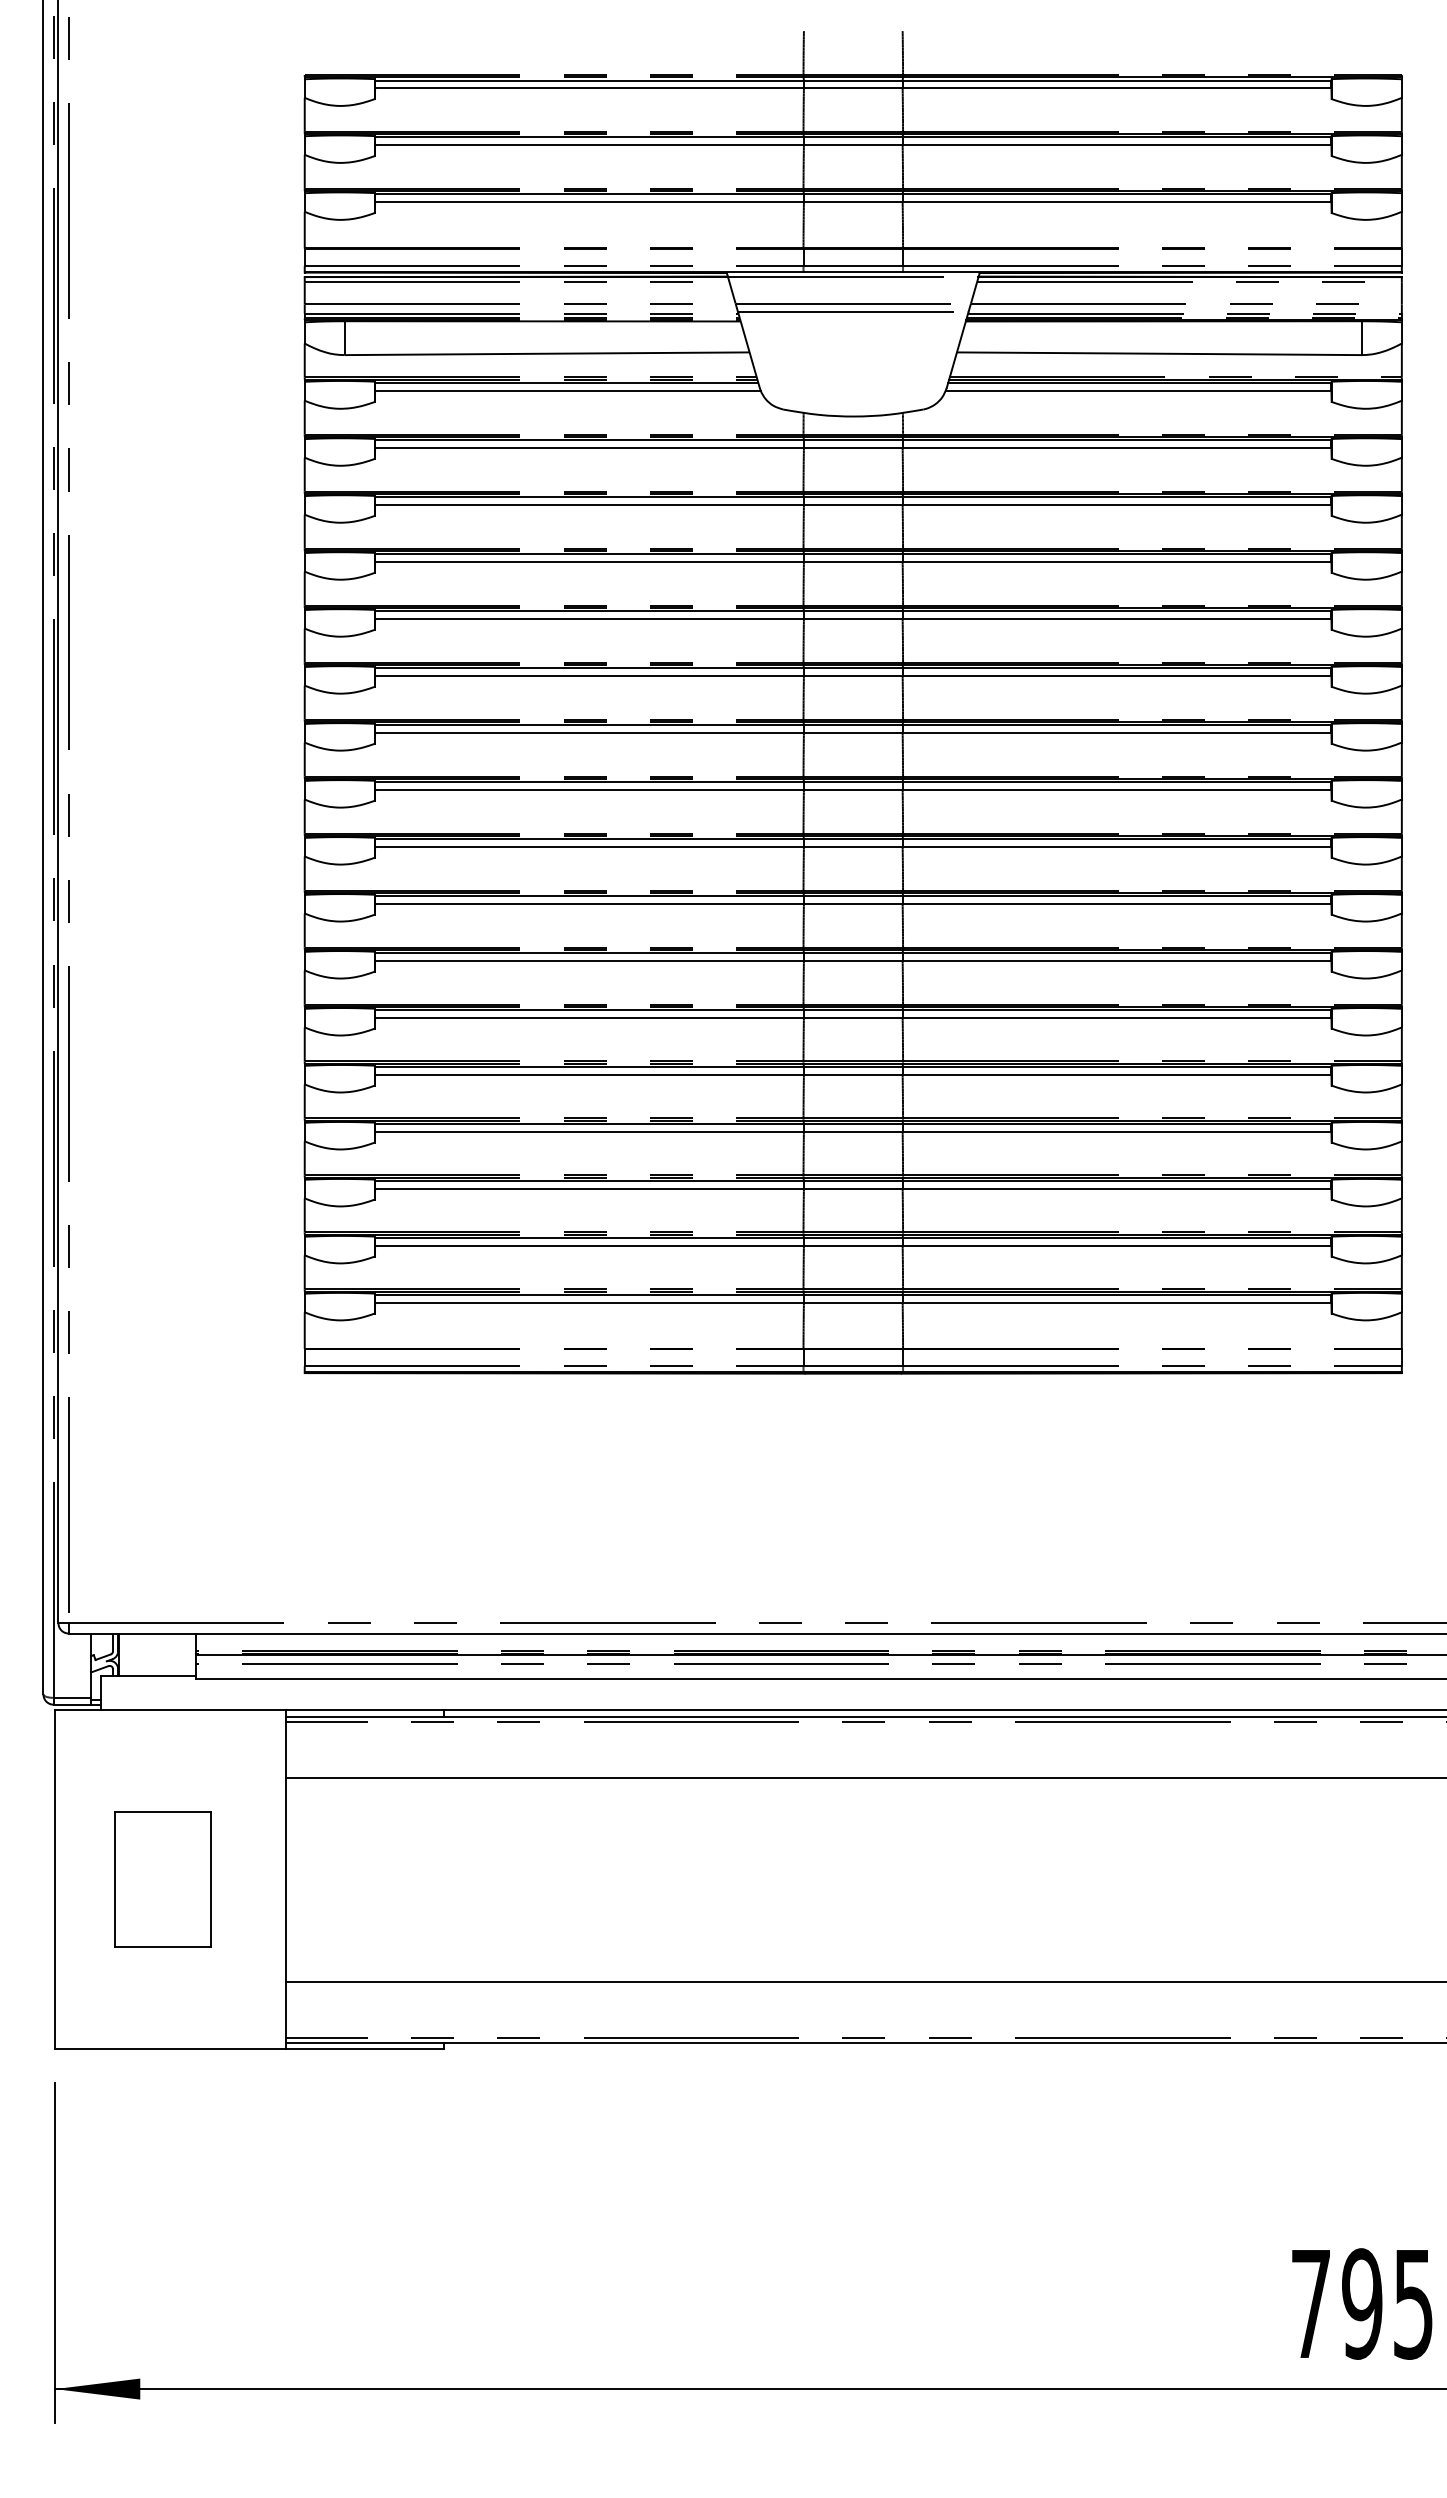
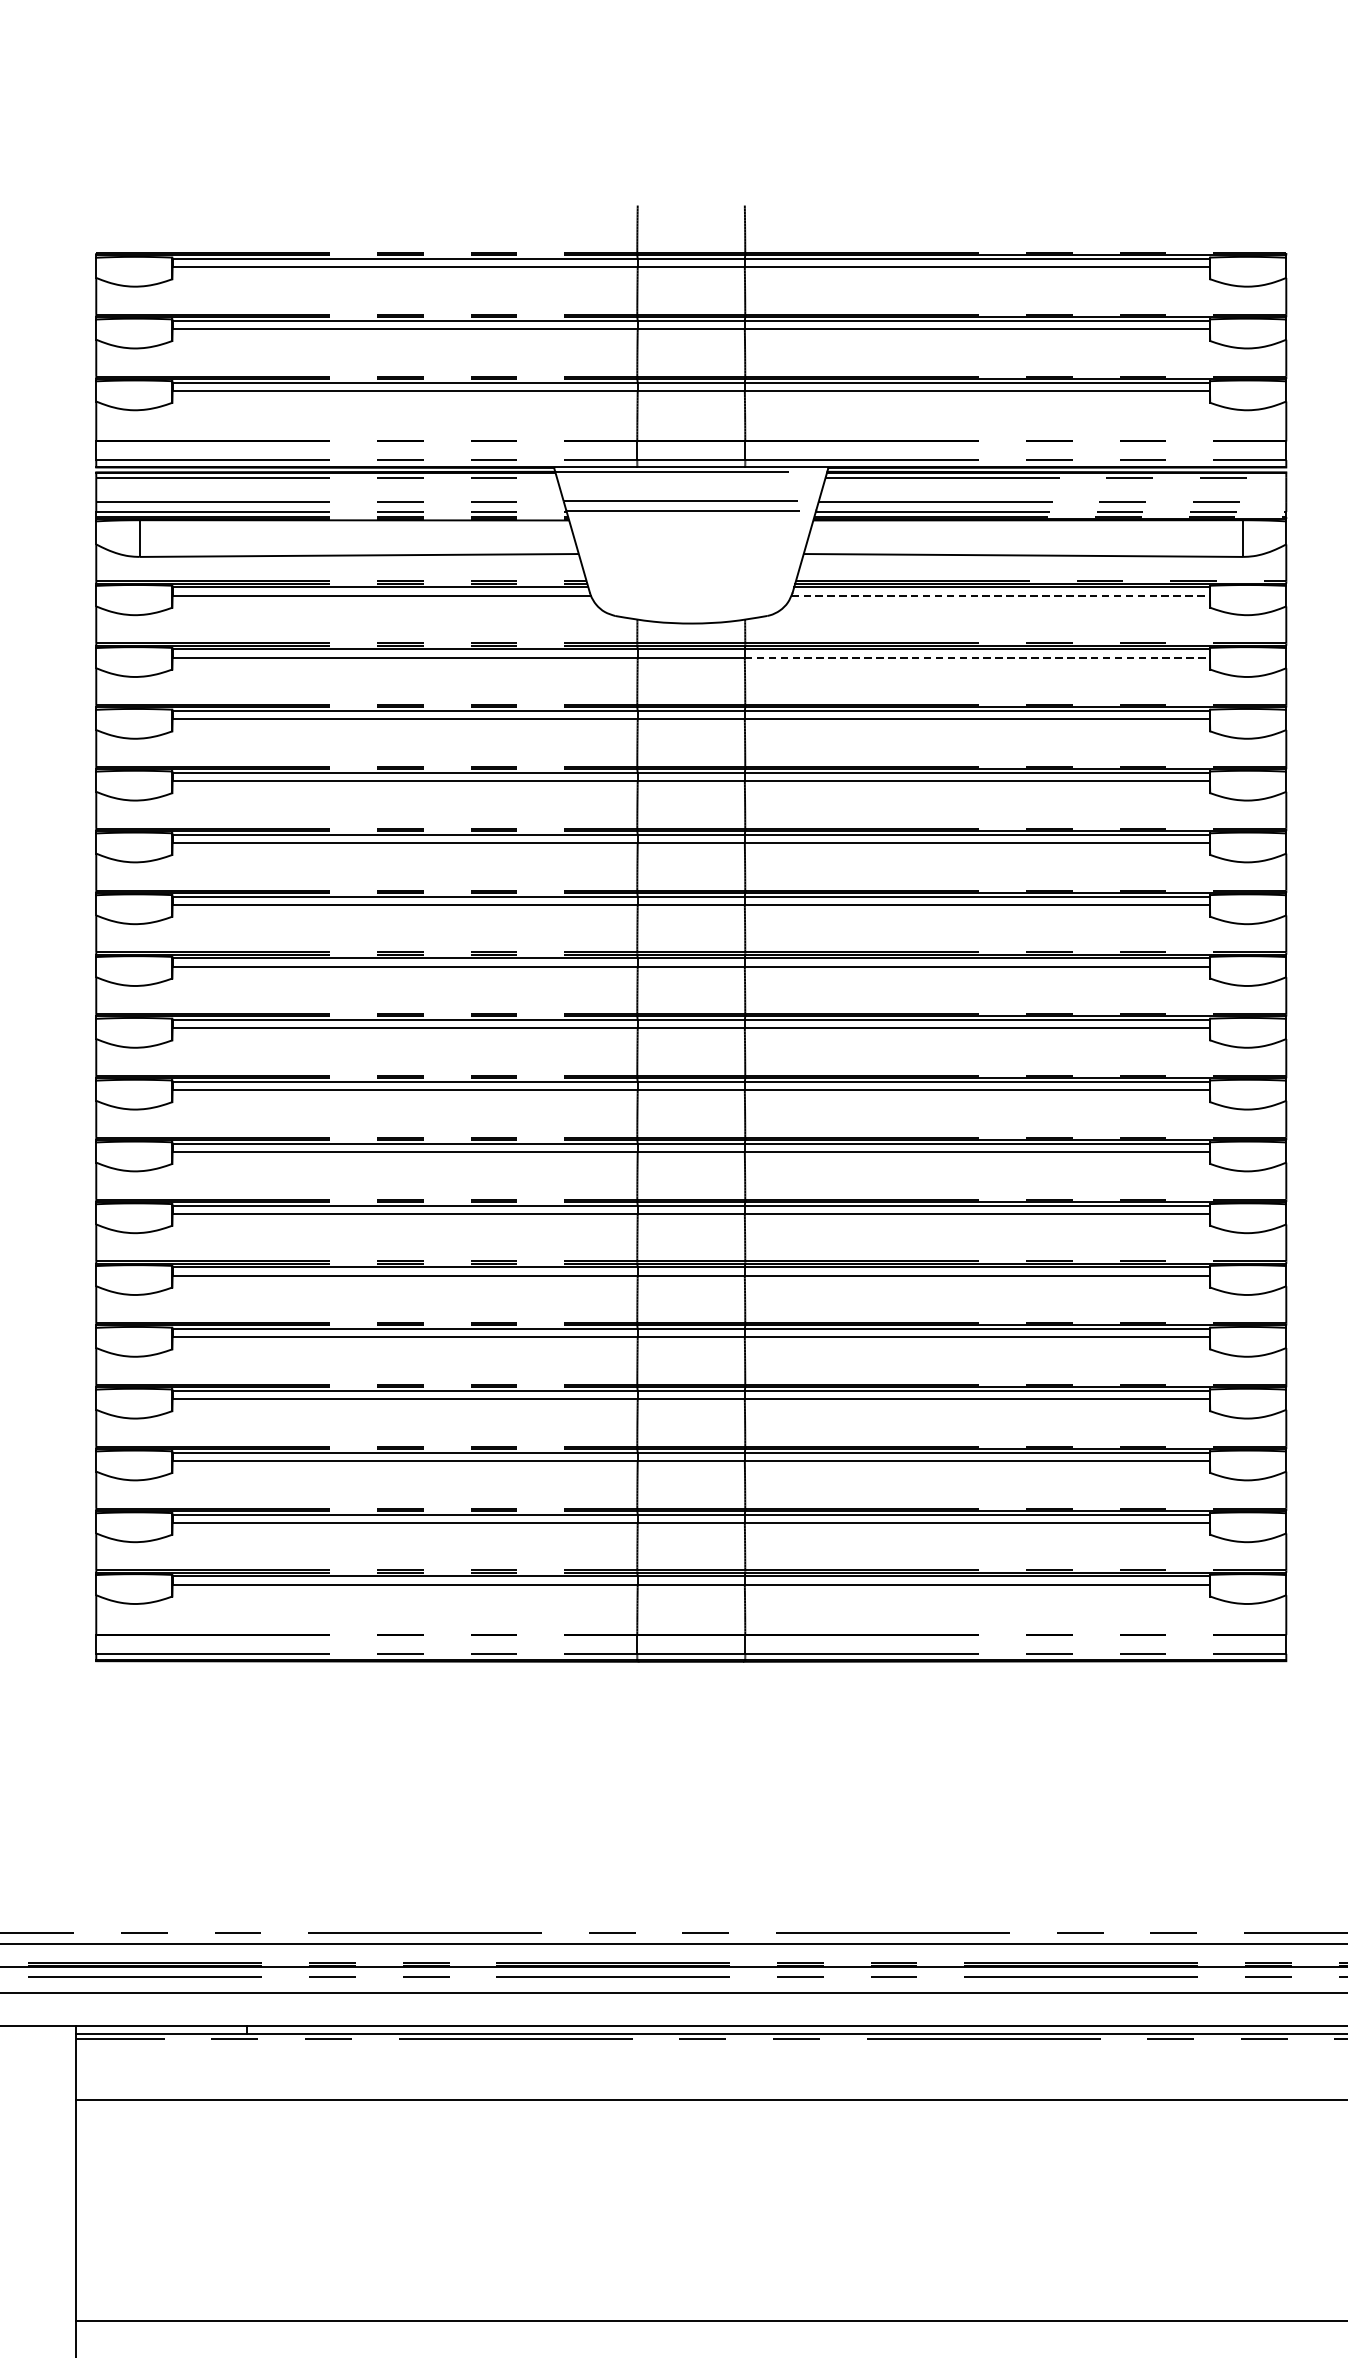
line: (1138, 390) -> (1000, 595), solid -> dashed
line: (1117, 447) -> (977, 657), solid -> dashed

